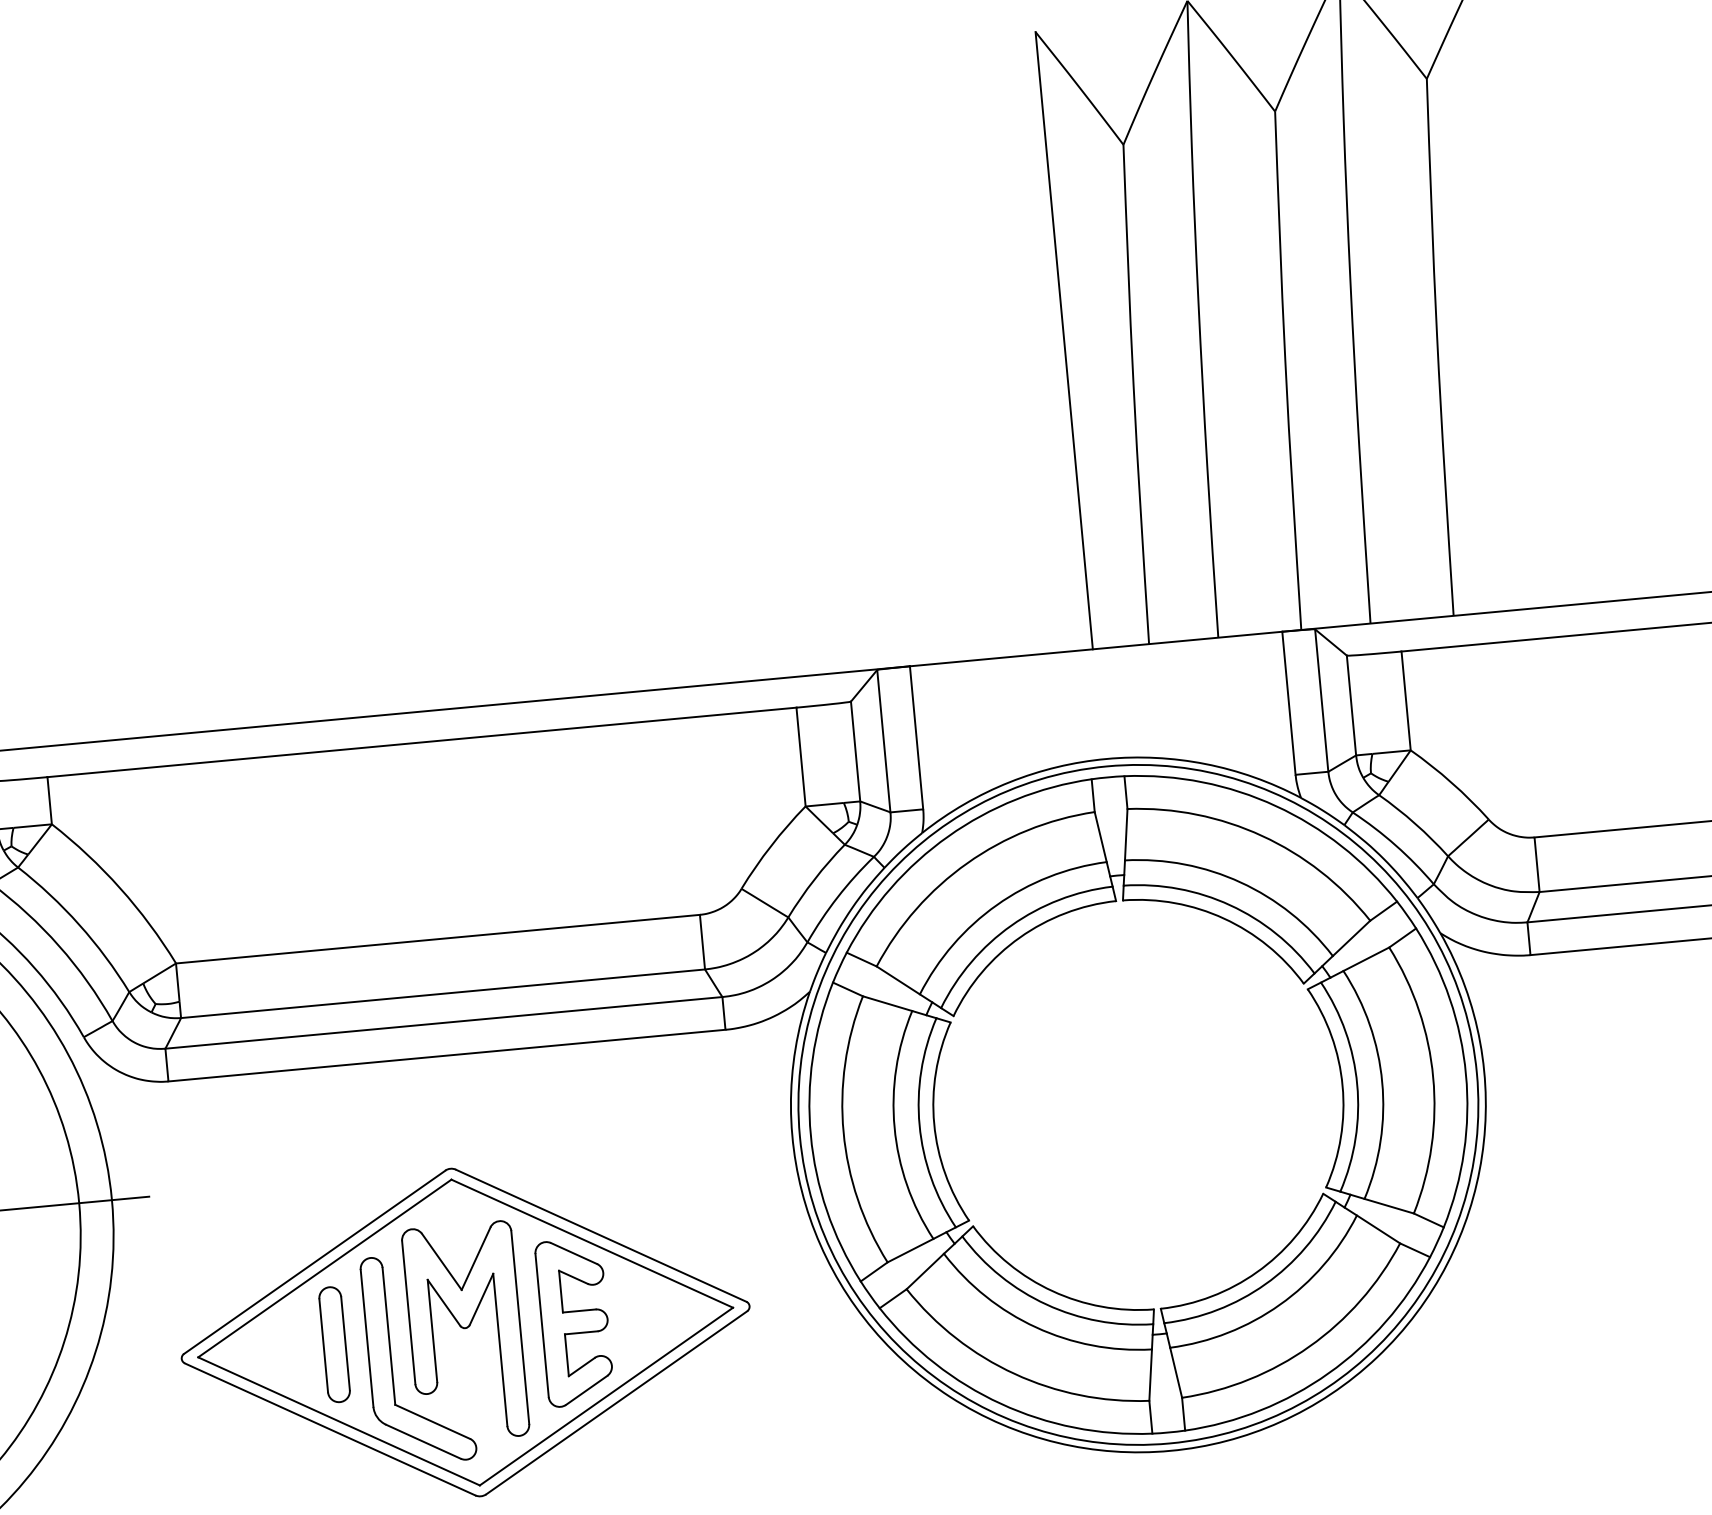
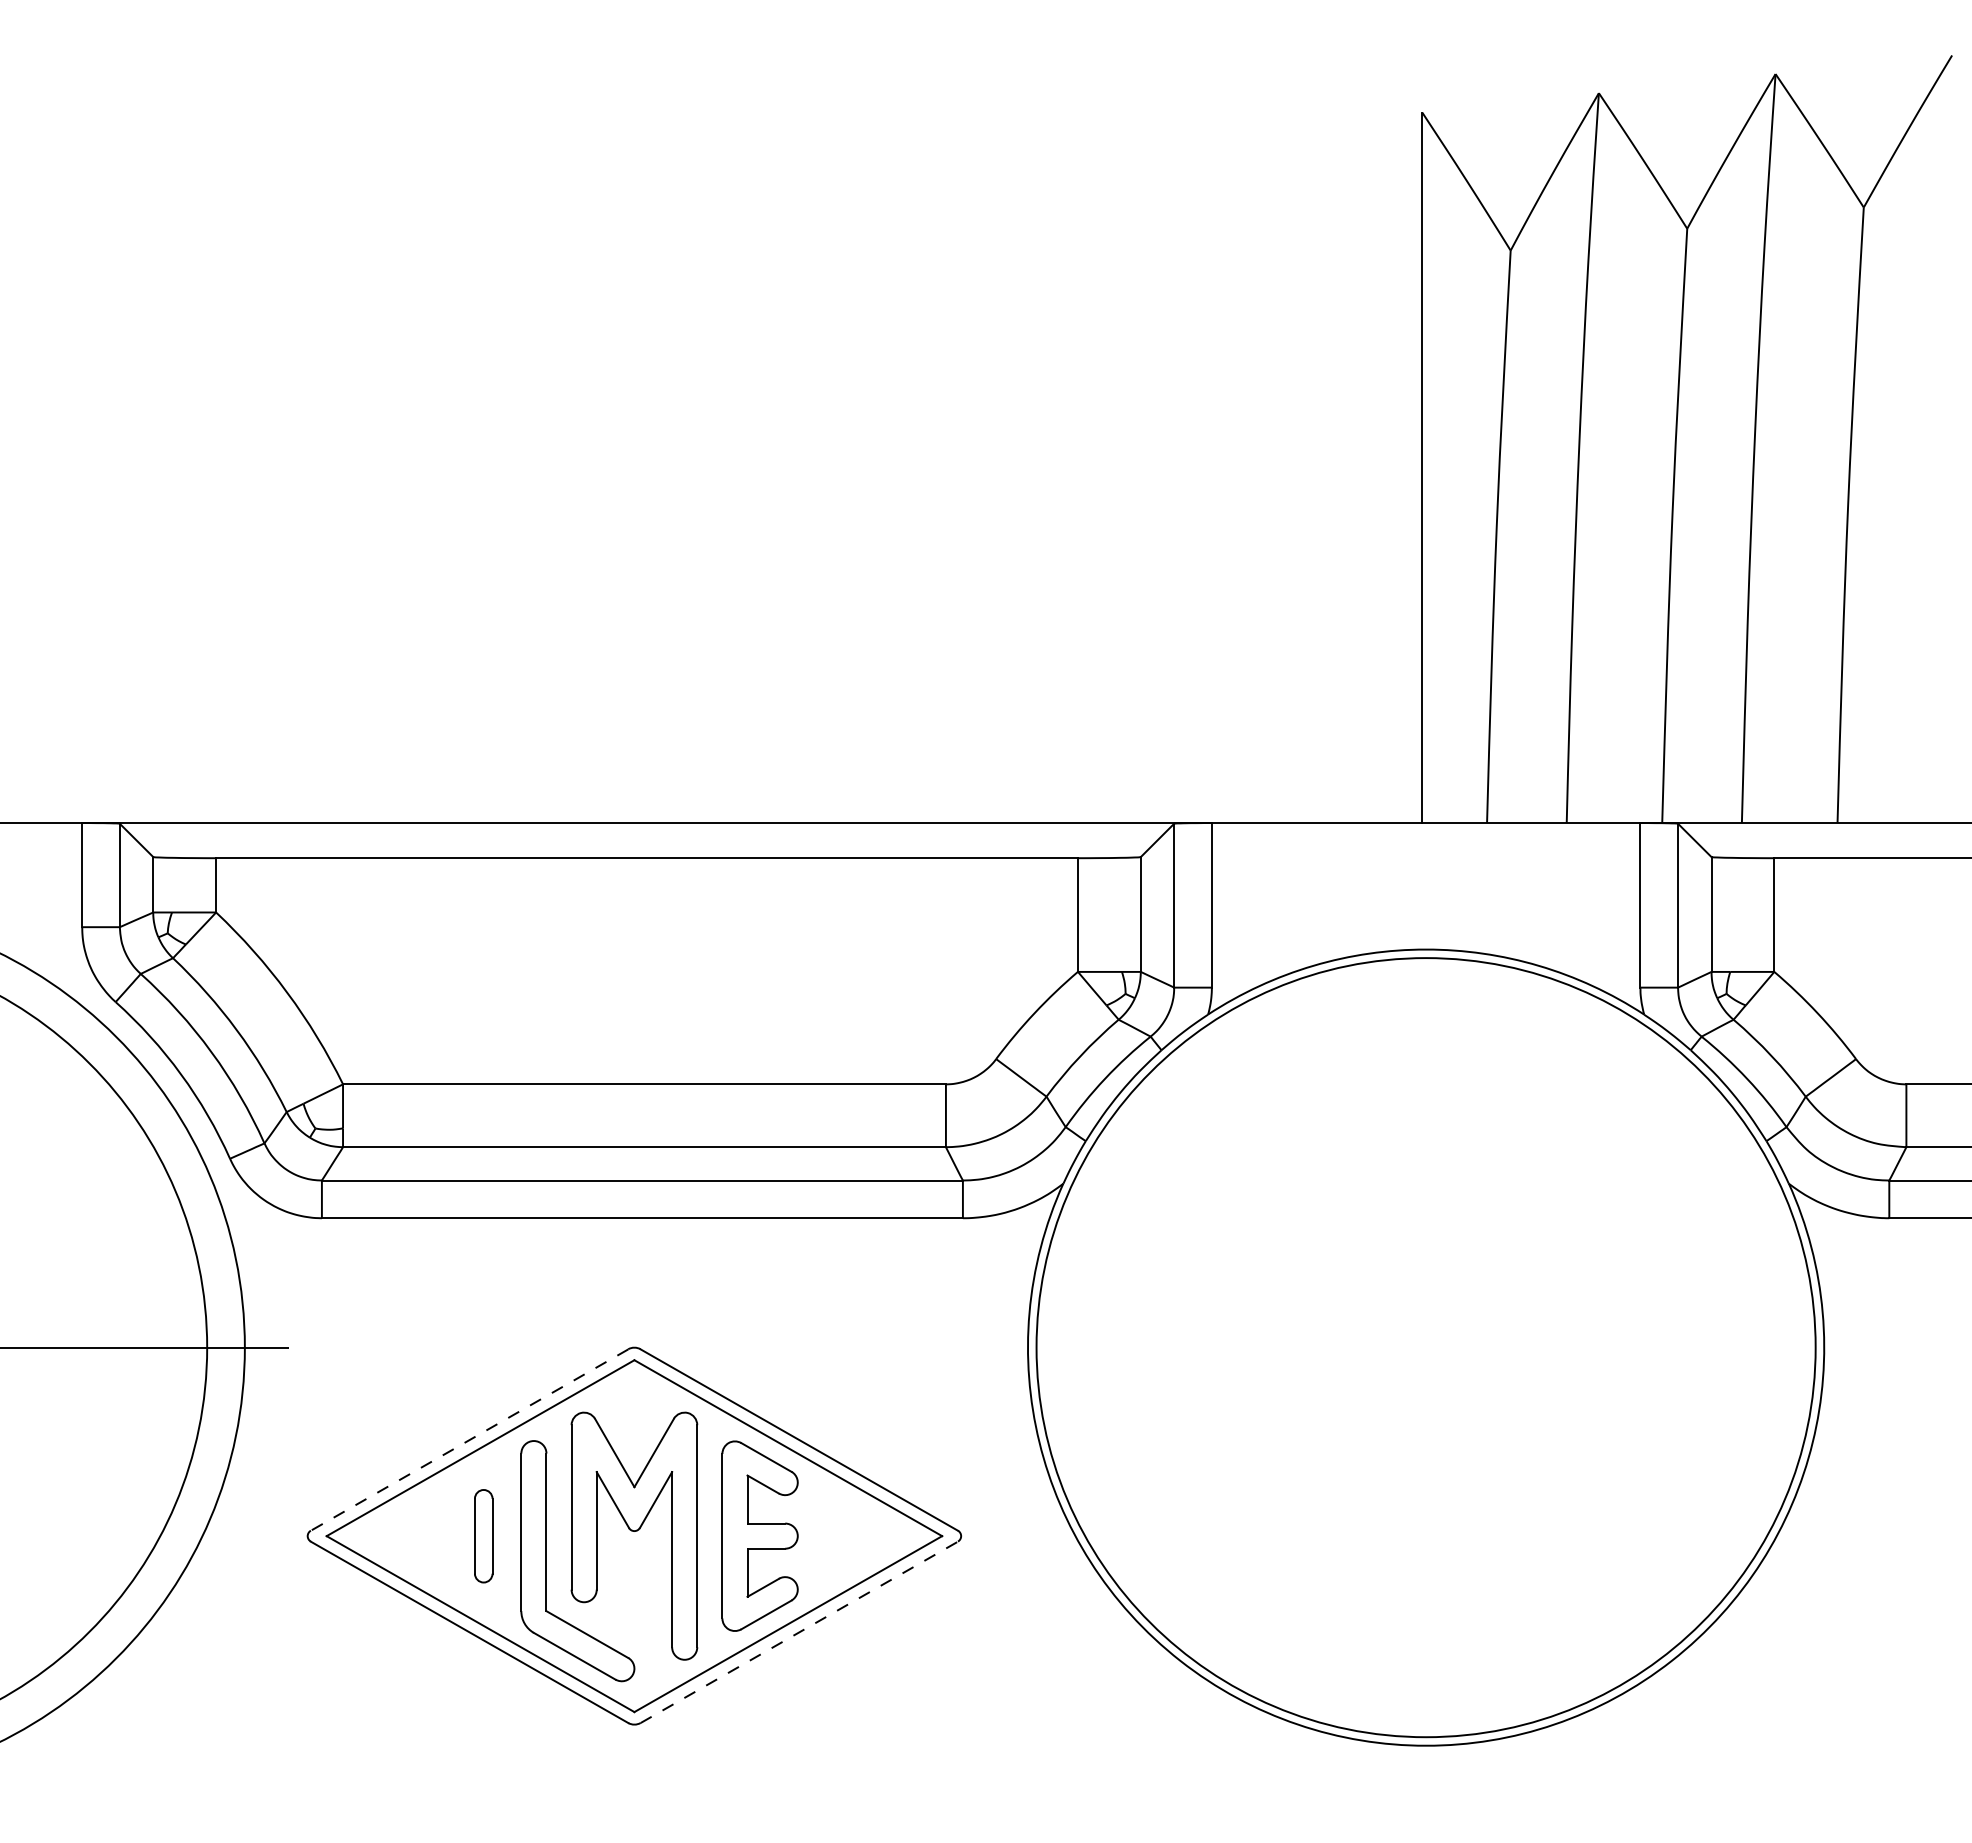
part: (1137, 1104) -> (1425, 1347), removed
line: (314, 1262) -> (469, 1440), solid -> dashed
part: (334, 1345) -> (483, 1536), size x0.7
line: (616, 1402) -> (799, 1632), solid -> dashed

